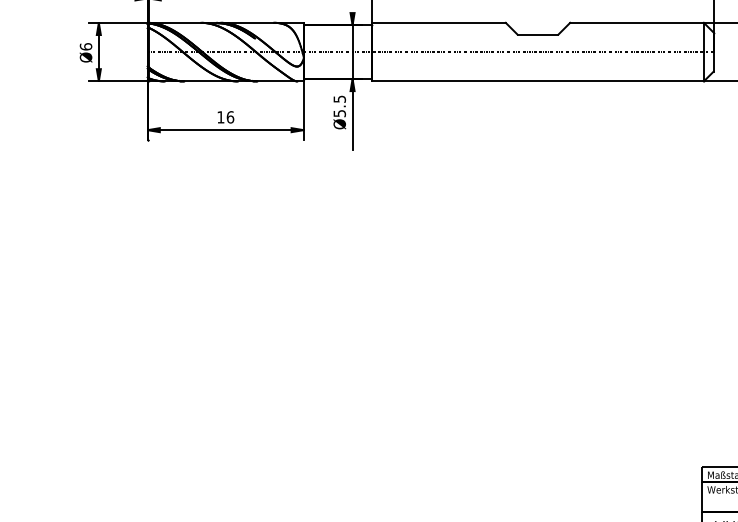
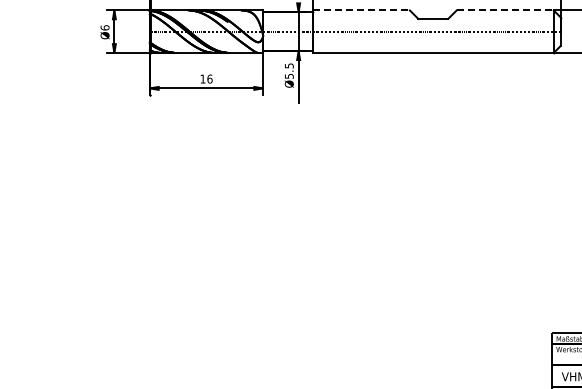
line: (439, 22) -> (361, 10), solid -> dashed
line: (637, 22) -> (505, 10), solid -> dashed

